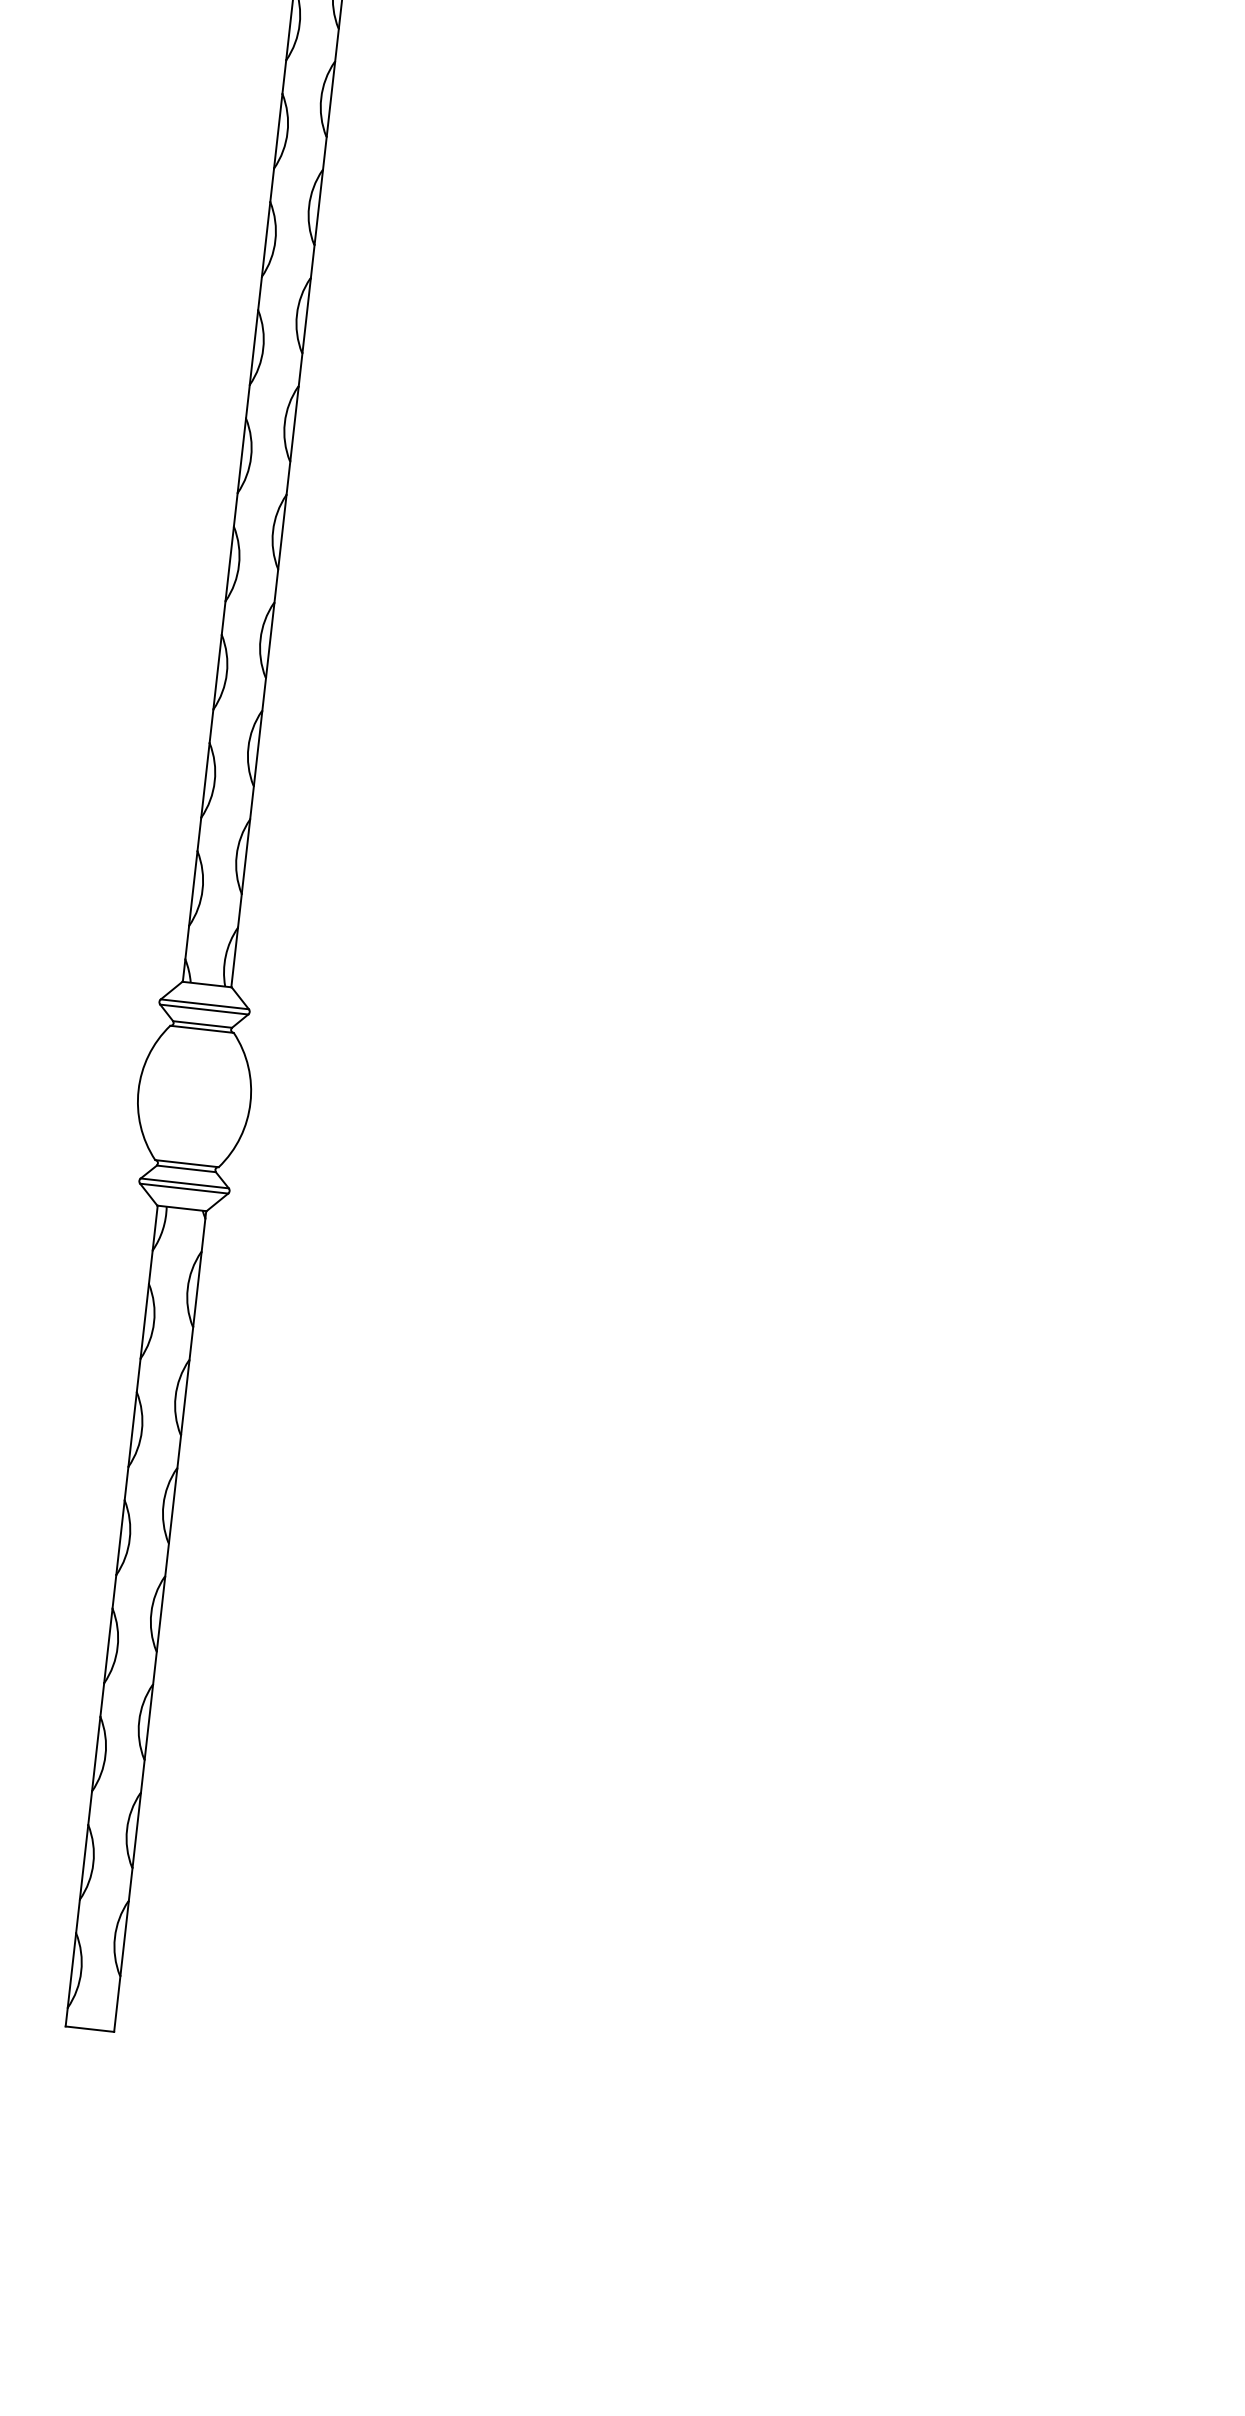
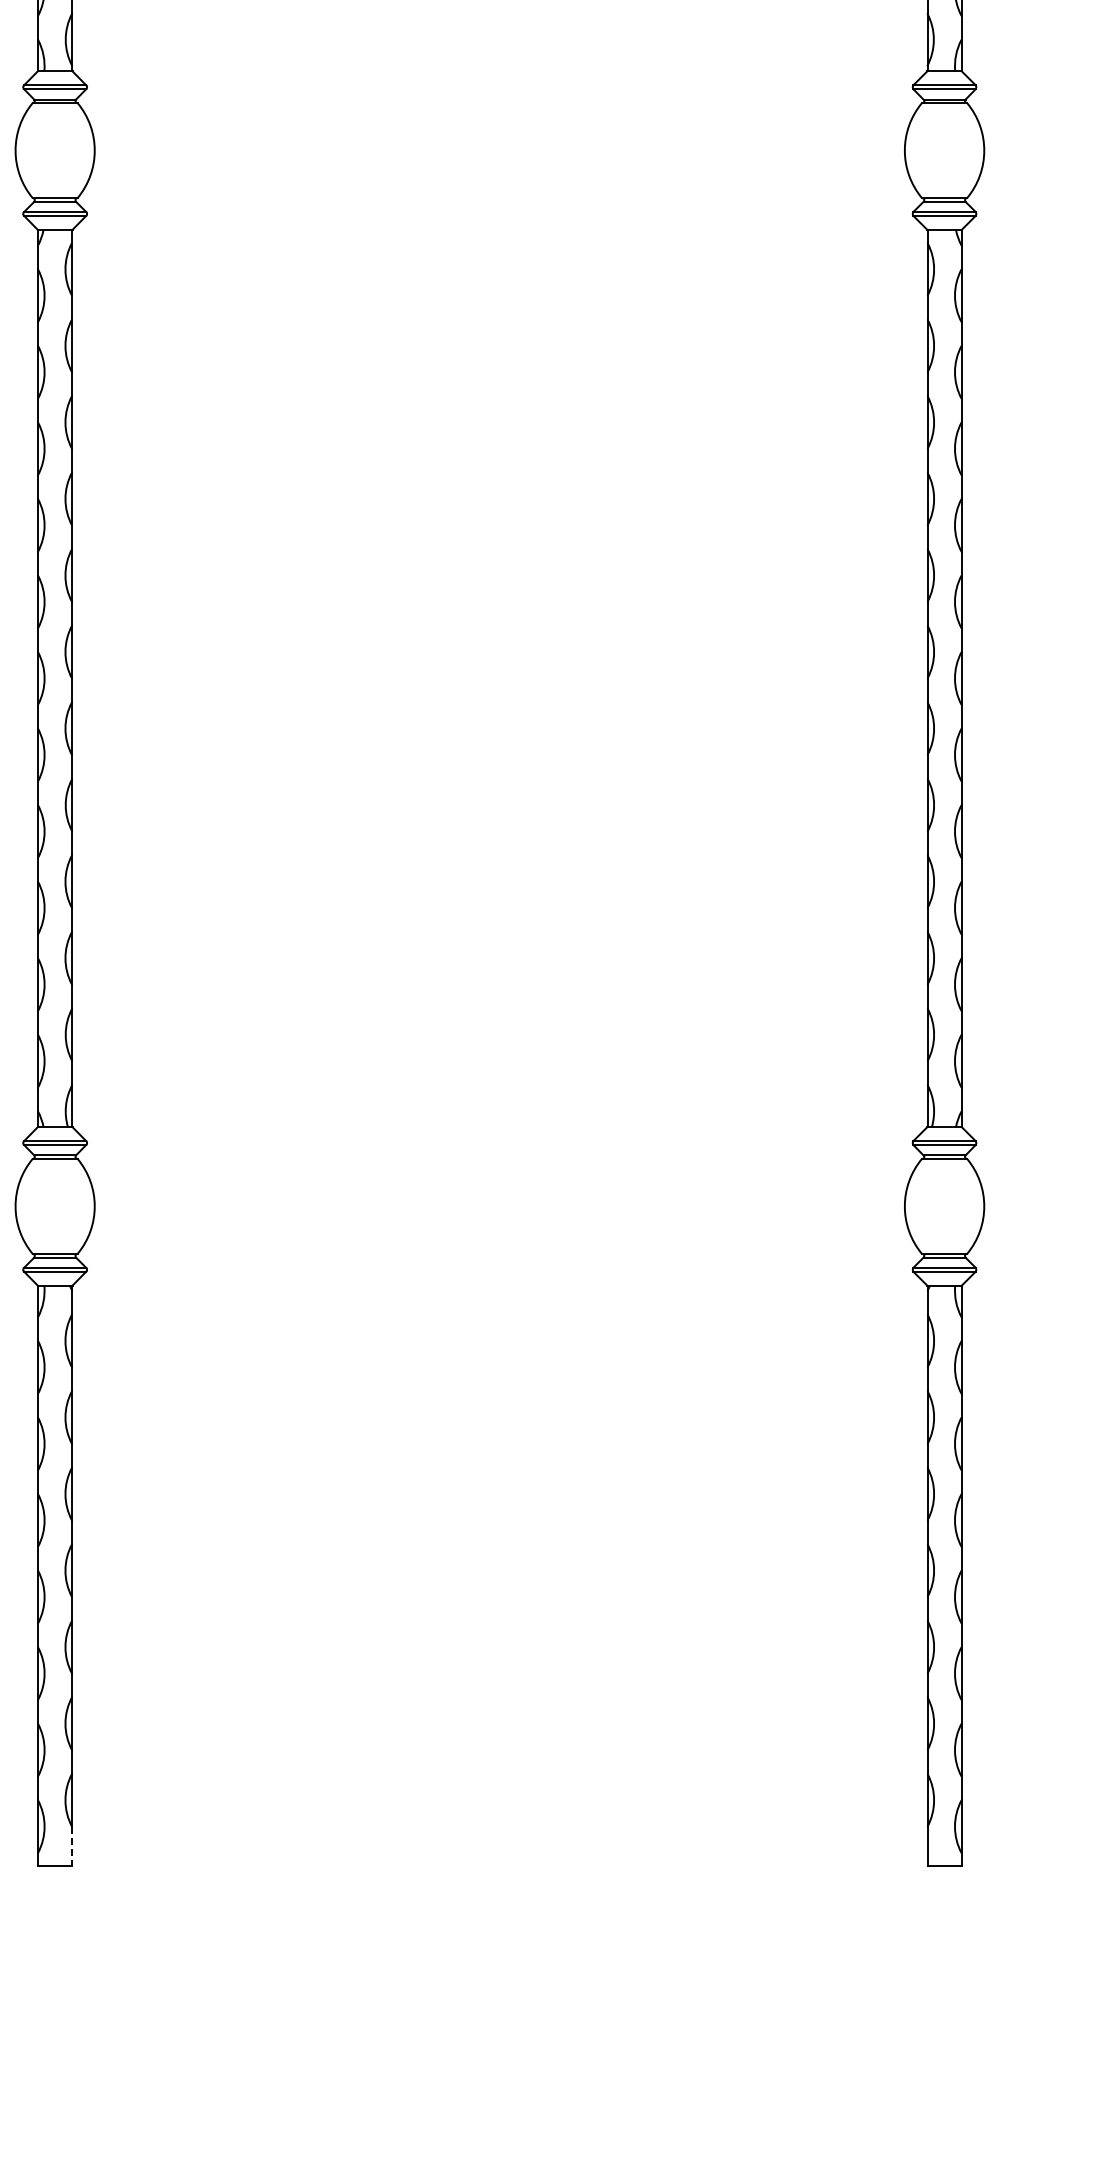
line: (117, 2003) -> (72, 1846), solid -> dashed

